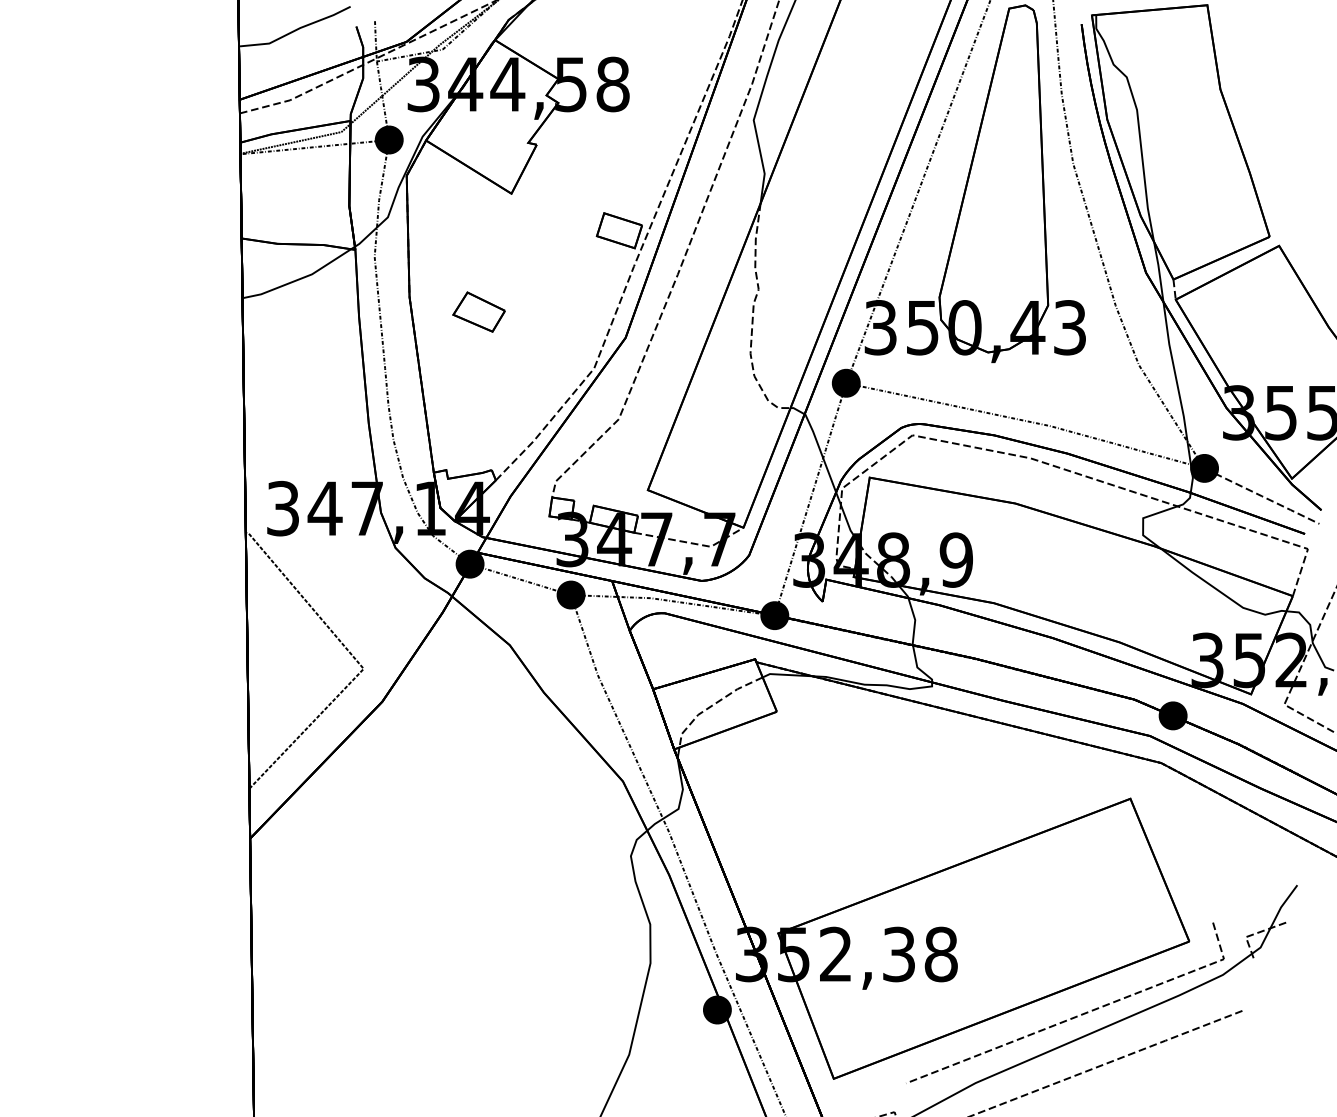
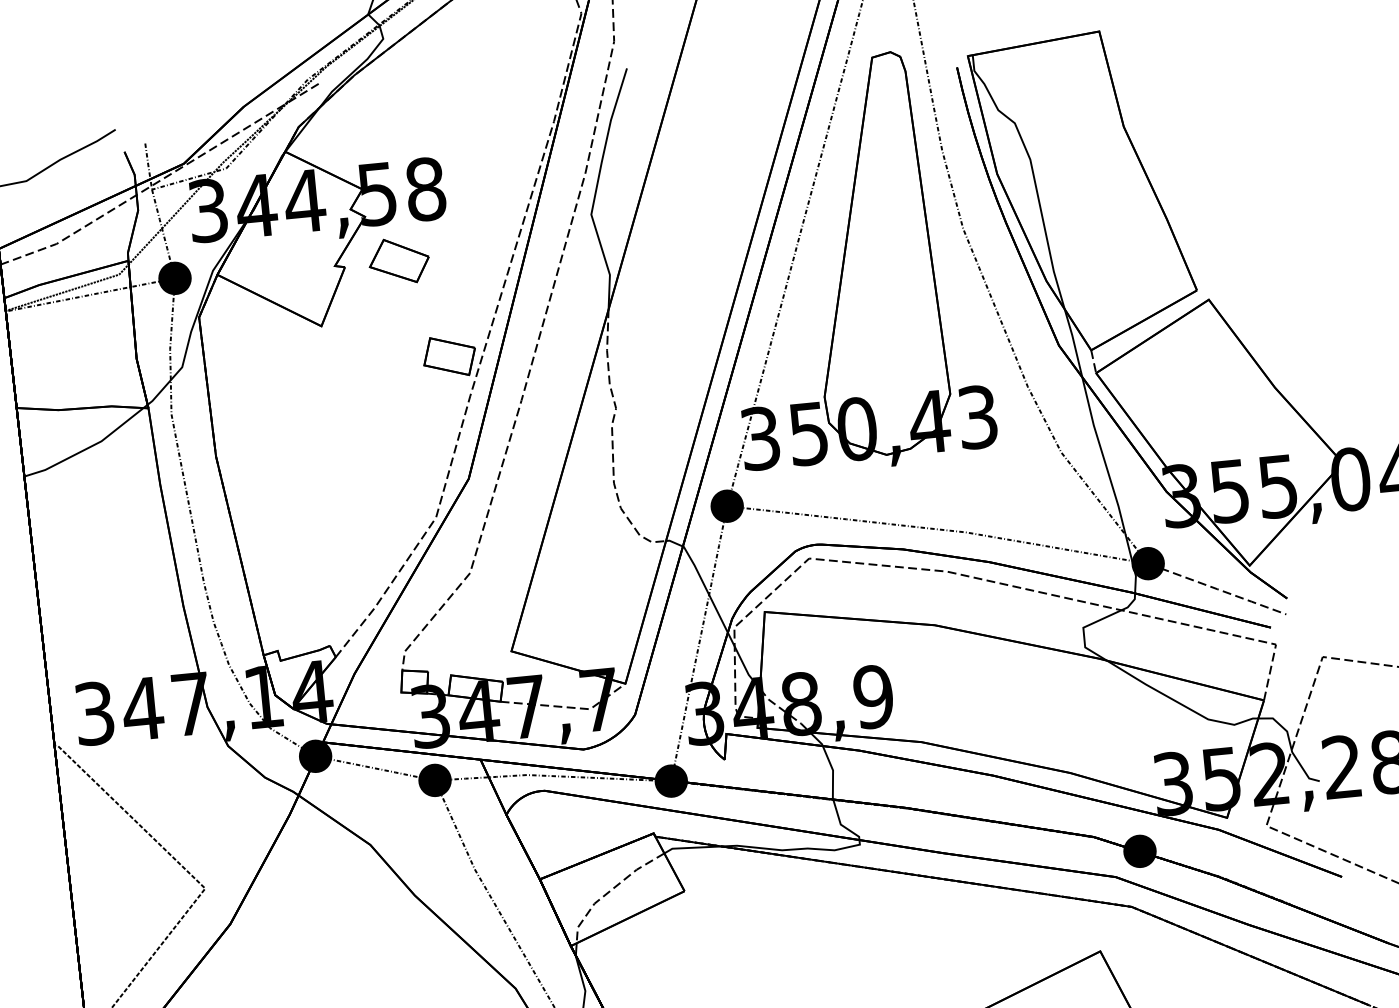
part: (478, 311) -> (398, 260), moved

